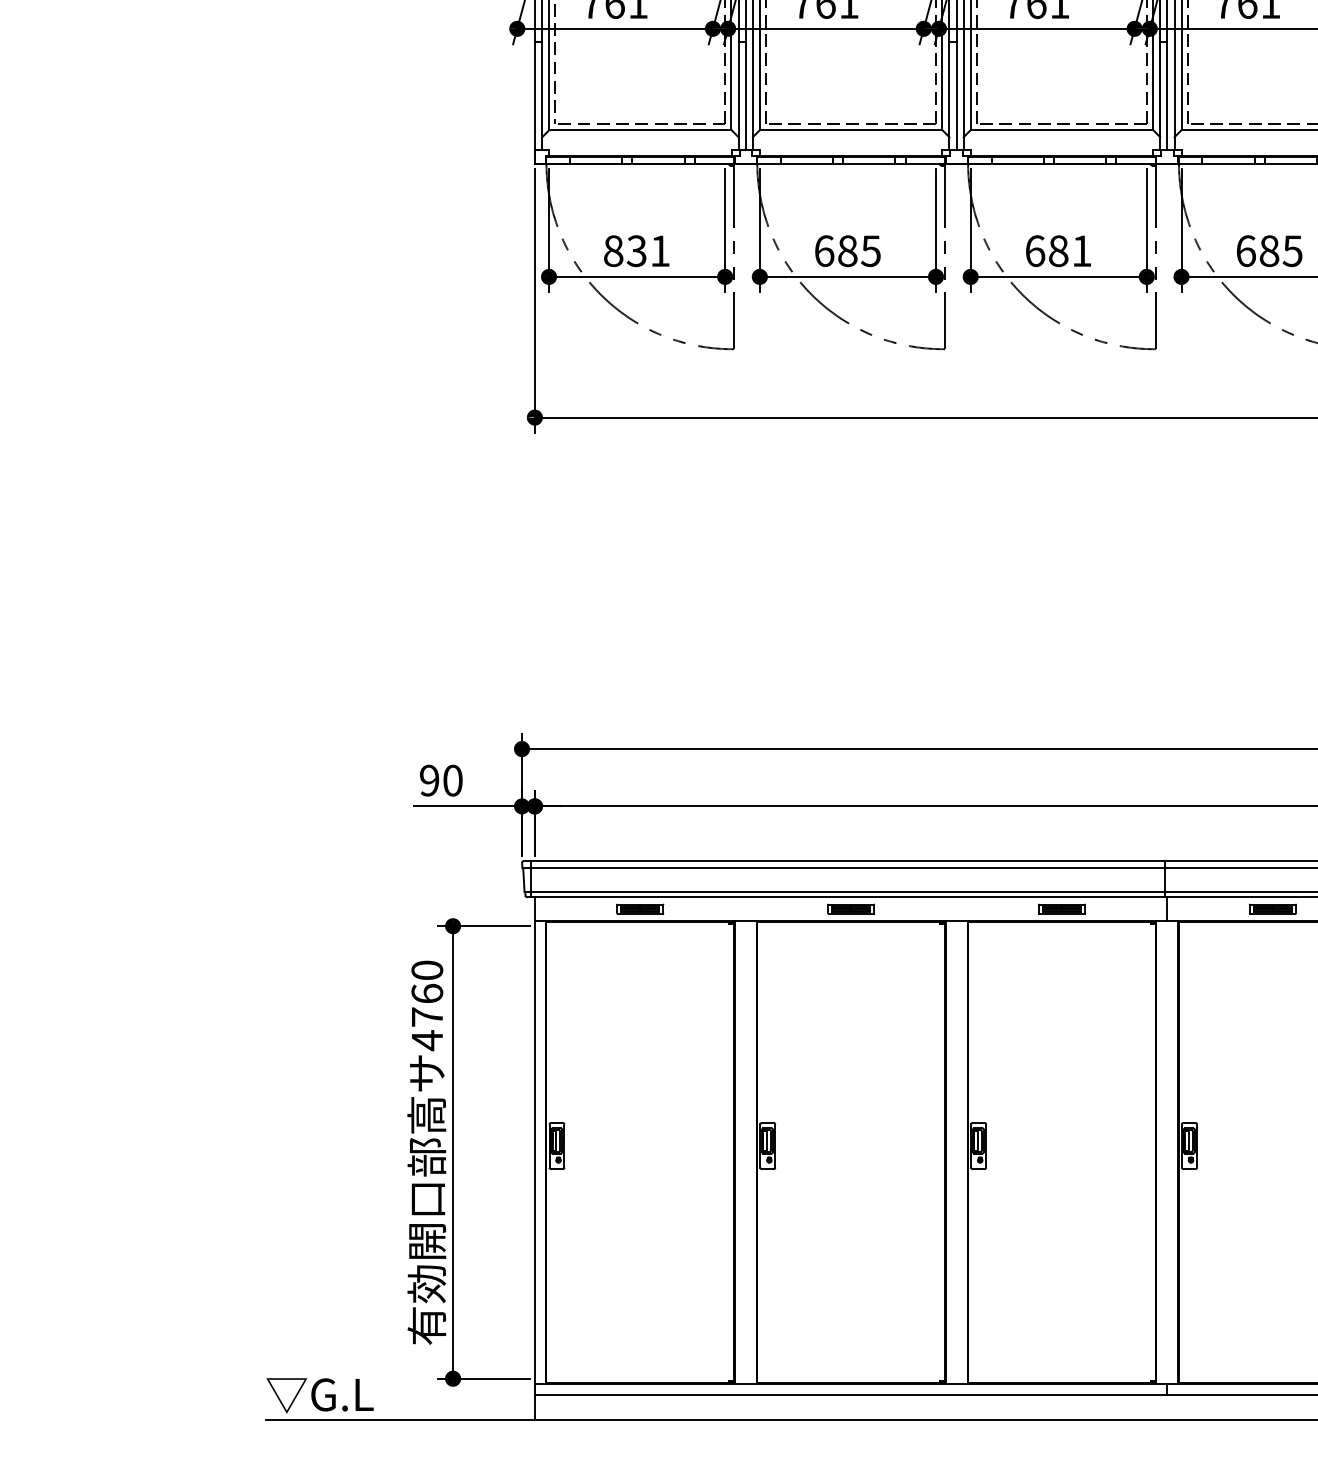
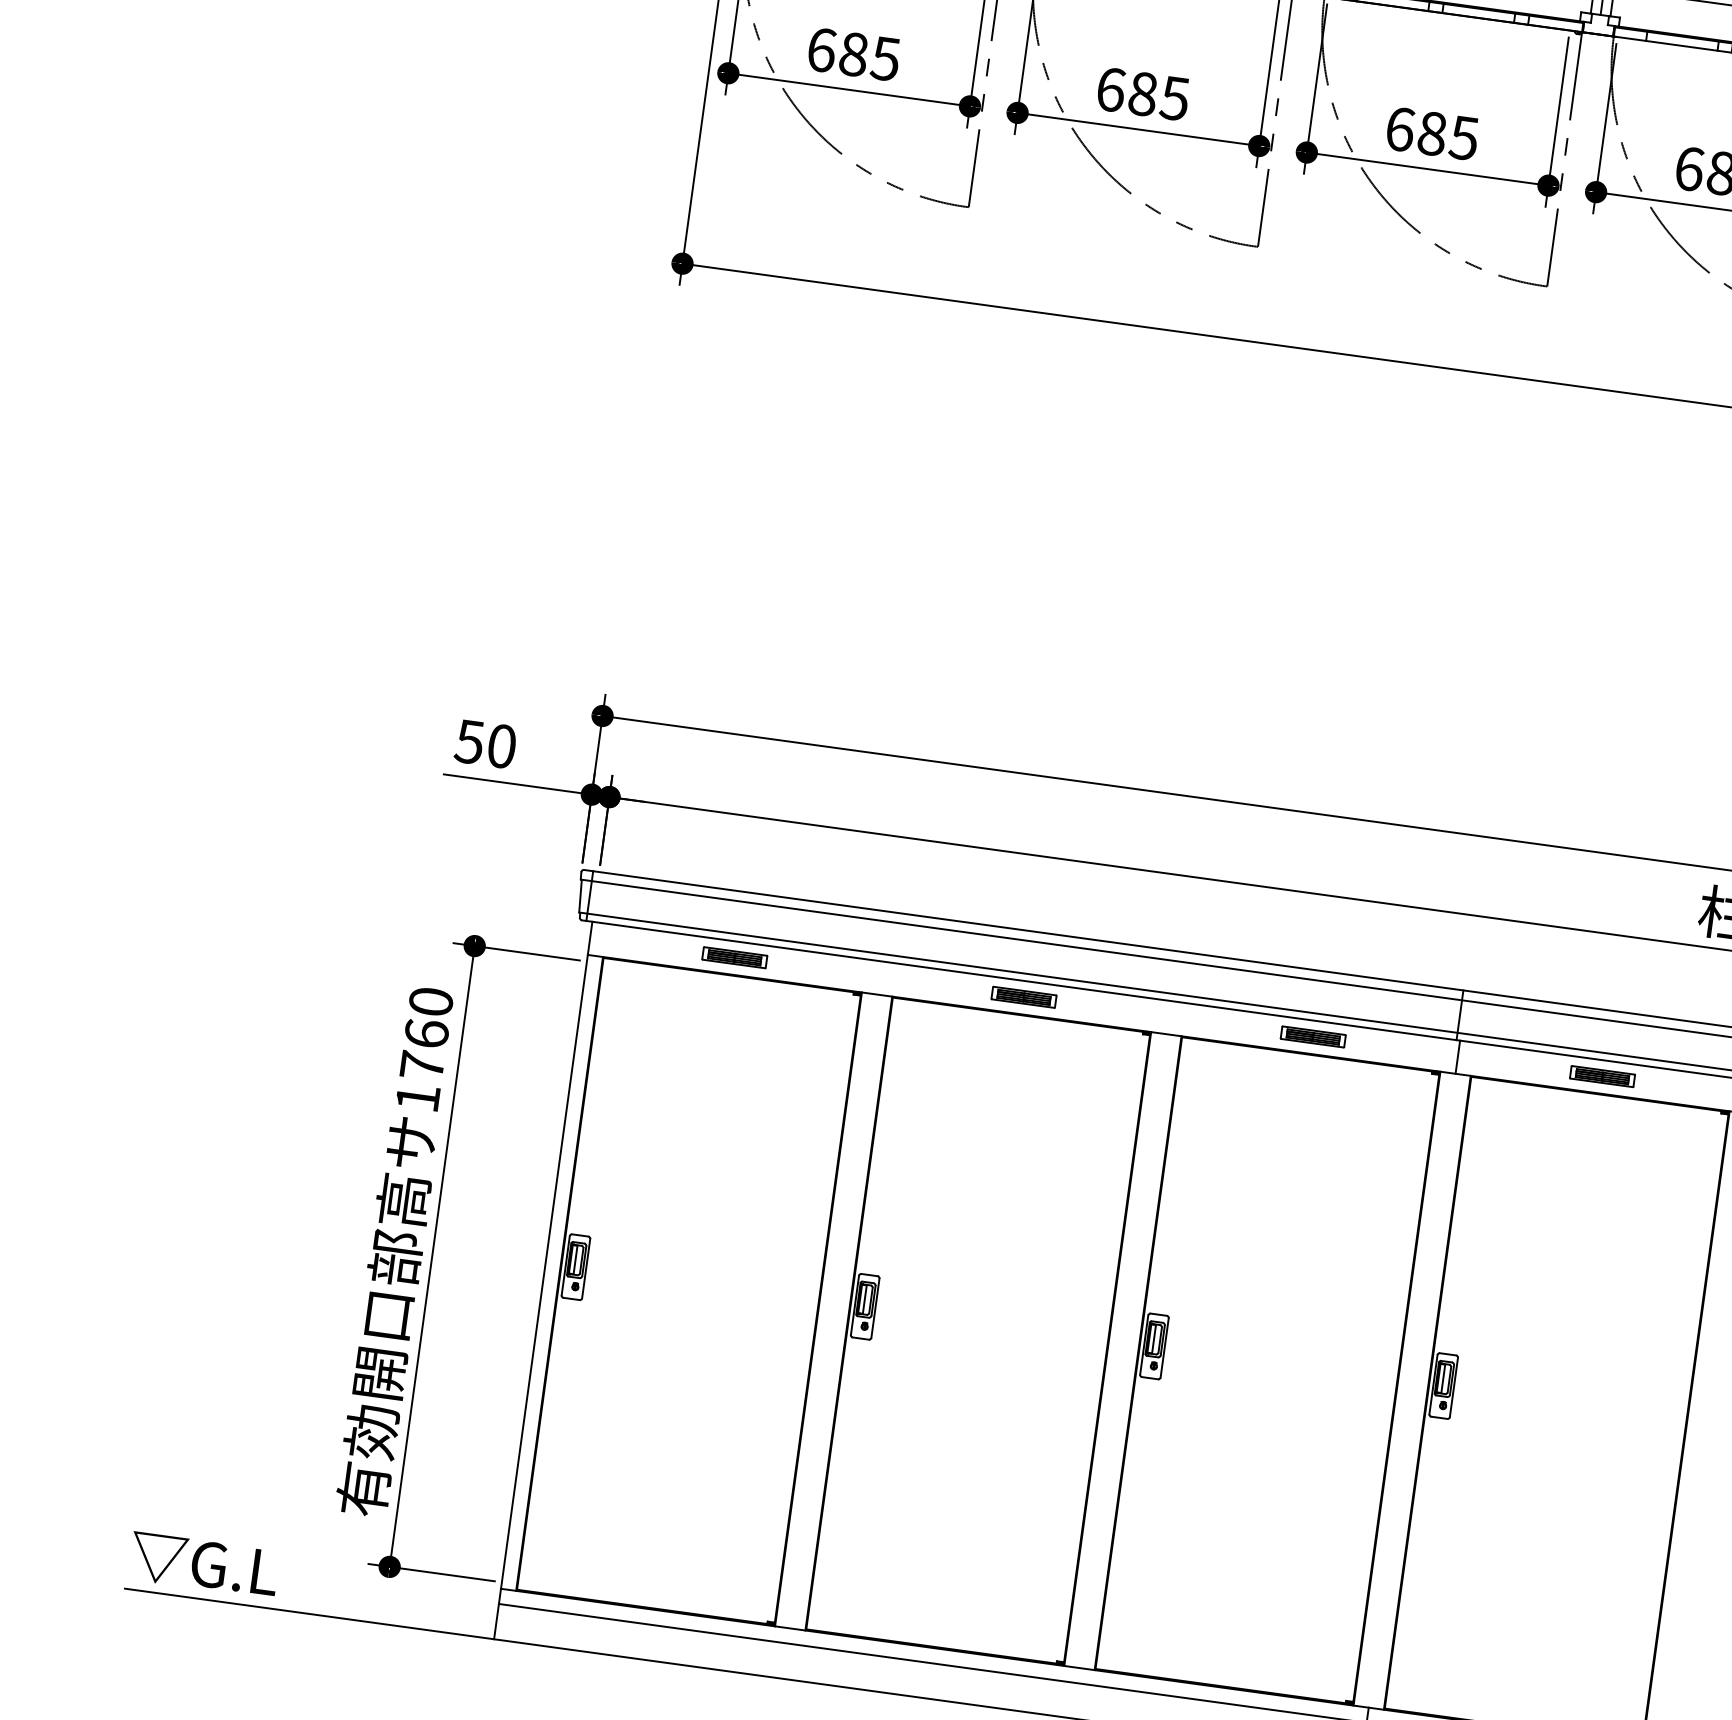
text: (636, 251) -> (853, 54), 831 -> 685
text: (1081, 251) -> (1463, 138), 681 -> 685
text: (429, 780) -> (469, 741), 90 -> 50
text: (427, 1040) -> (418, 1098), 4760 -> 1760

